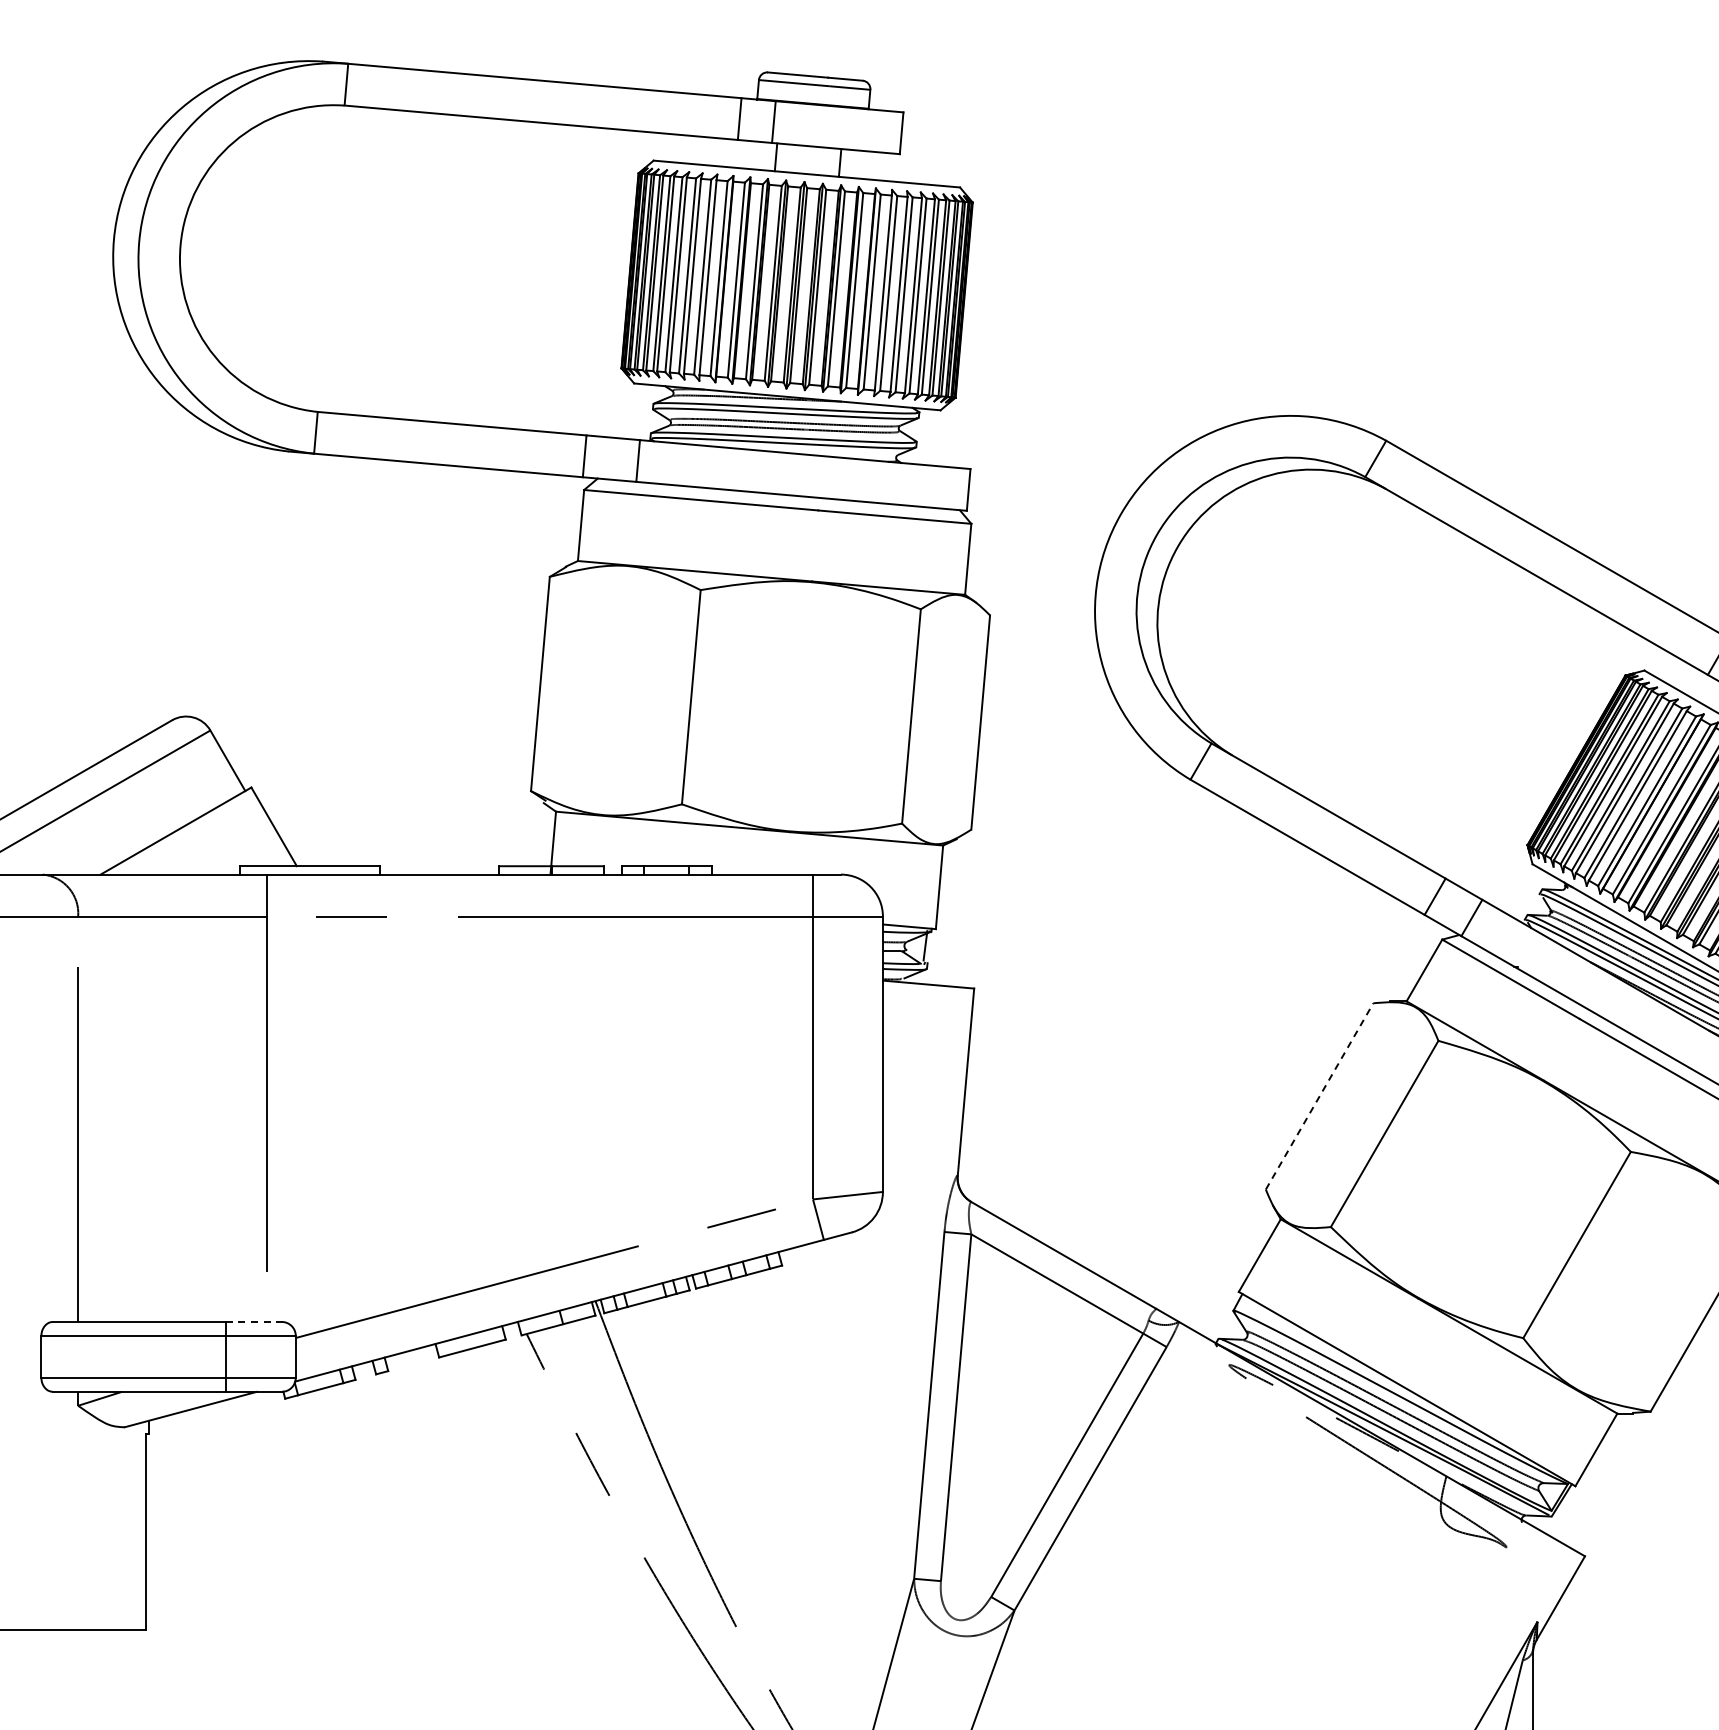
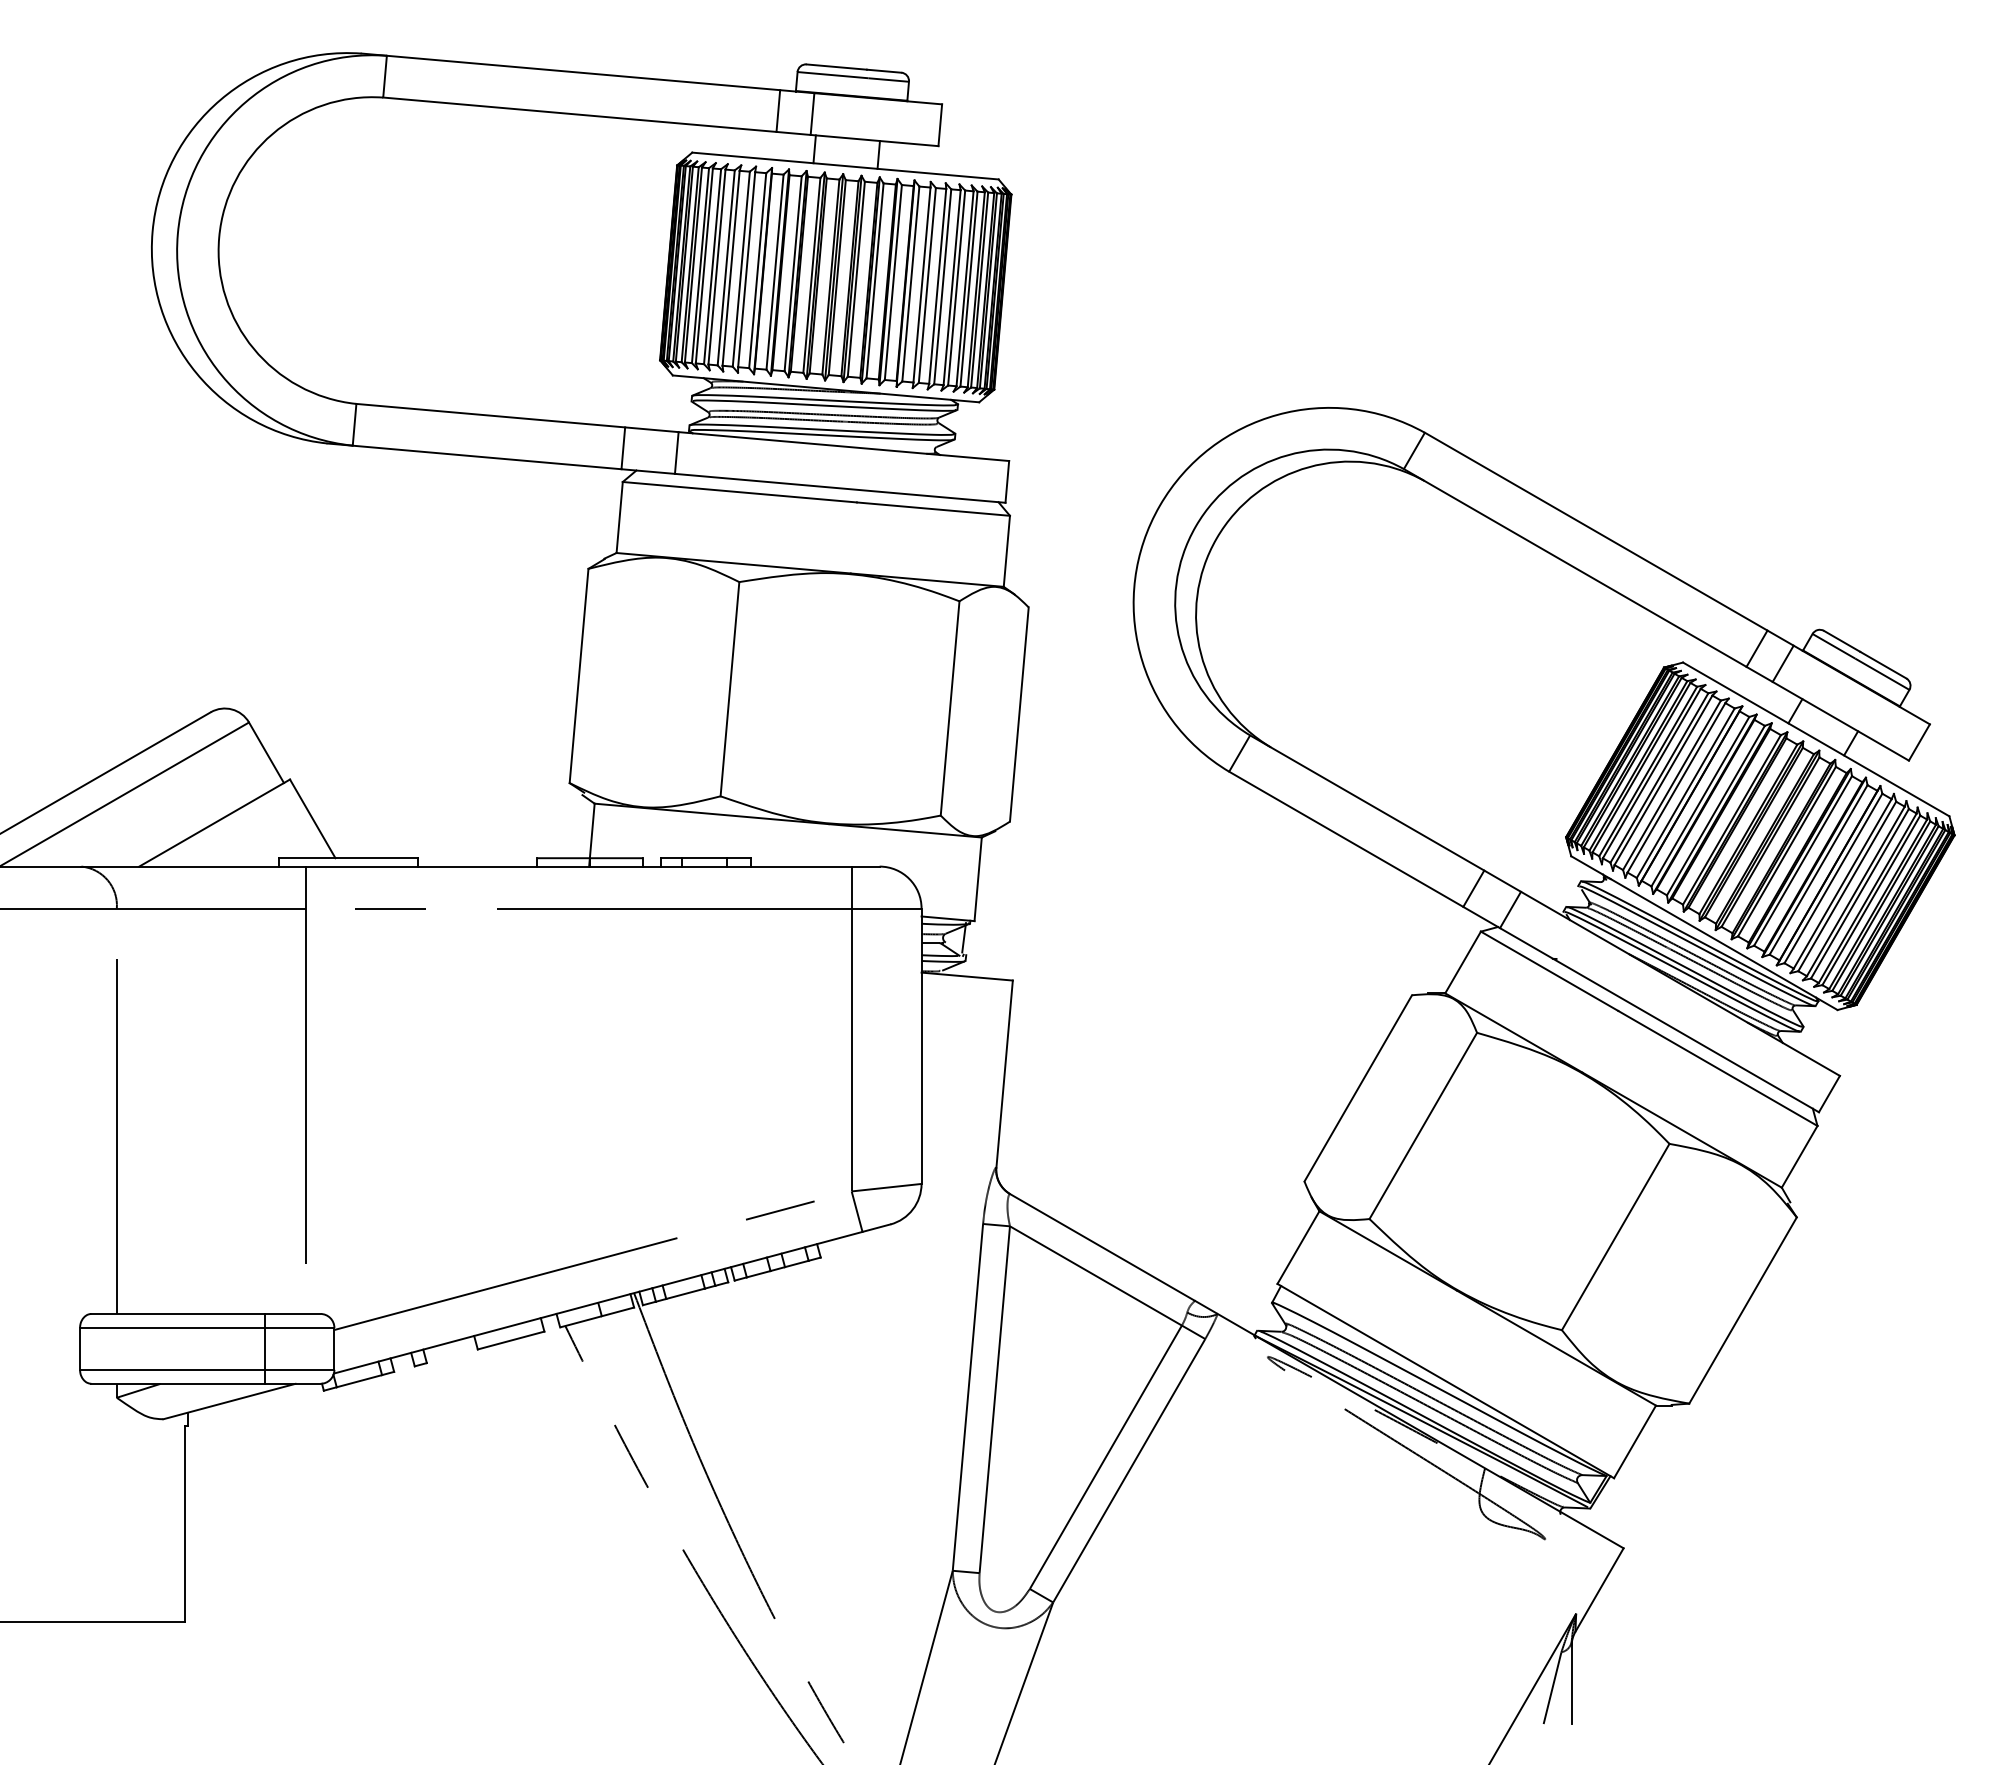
line: (1319, 1096) -> (1358, 1088), dashed -> solid
line: (253, 1321) -> (292, 1313), dashed -> solid

